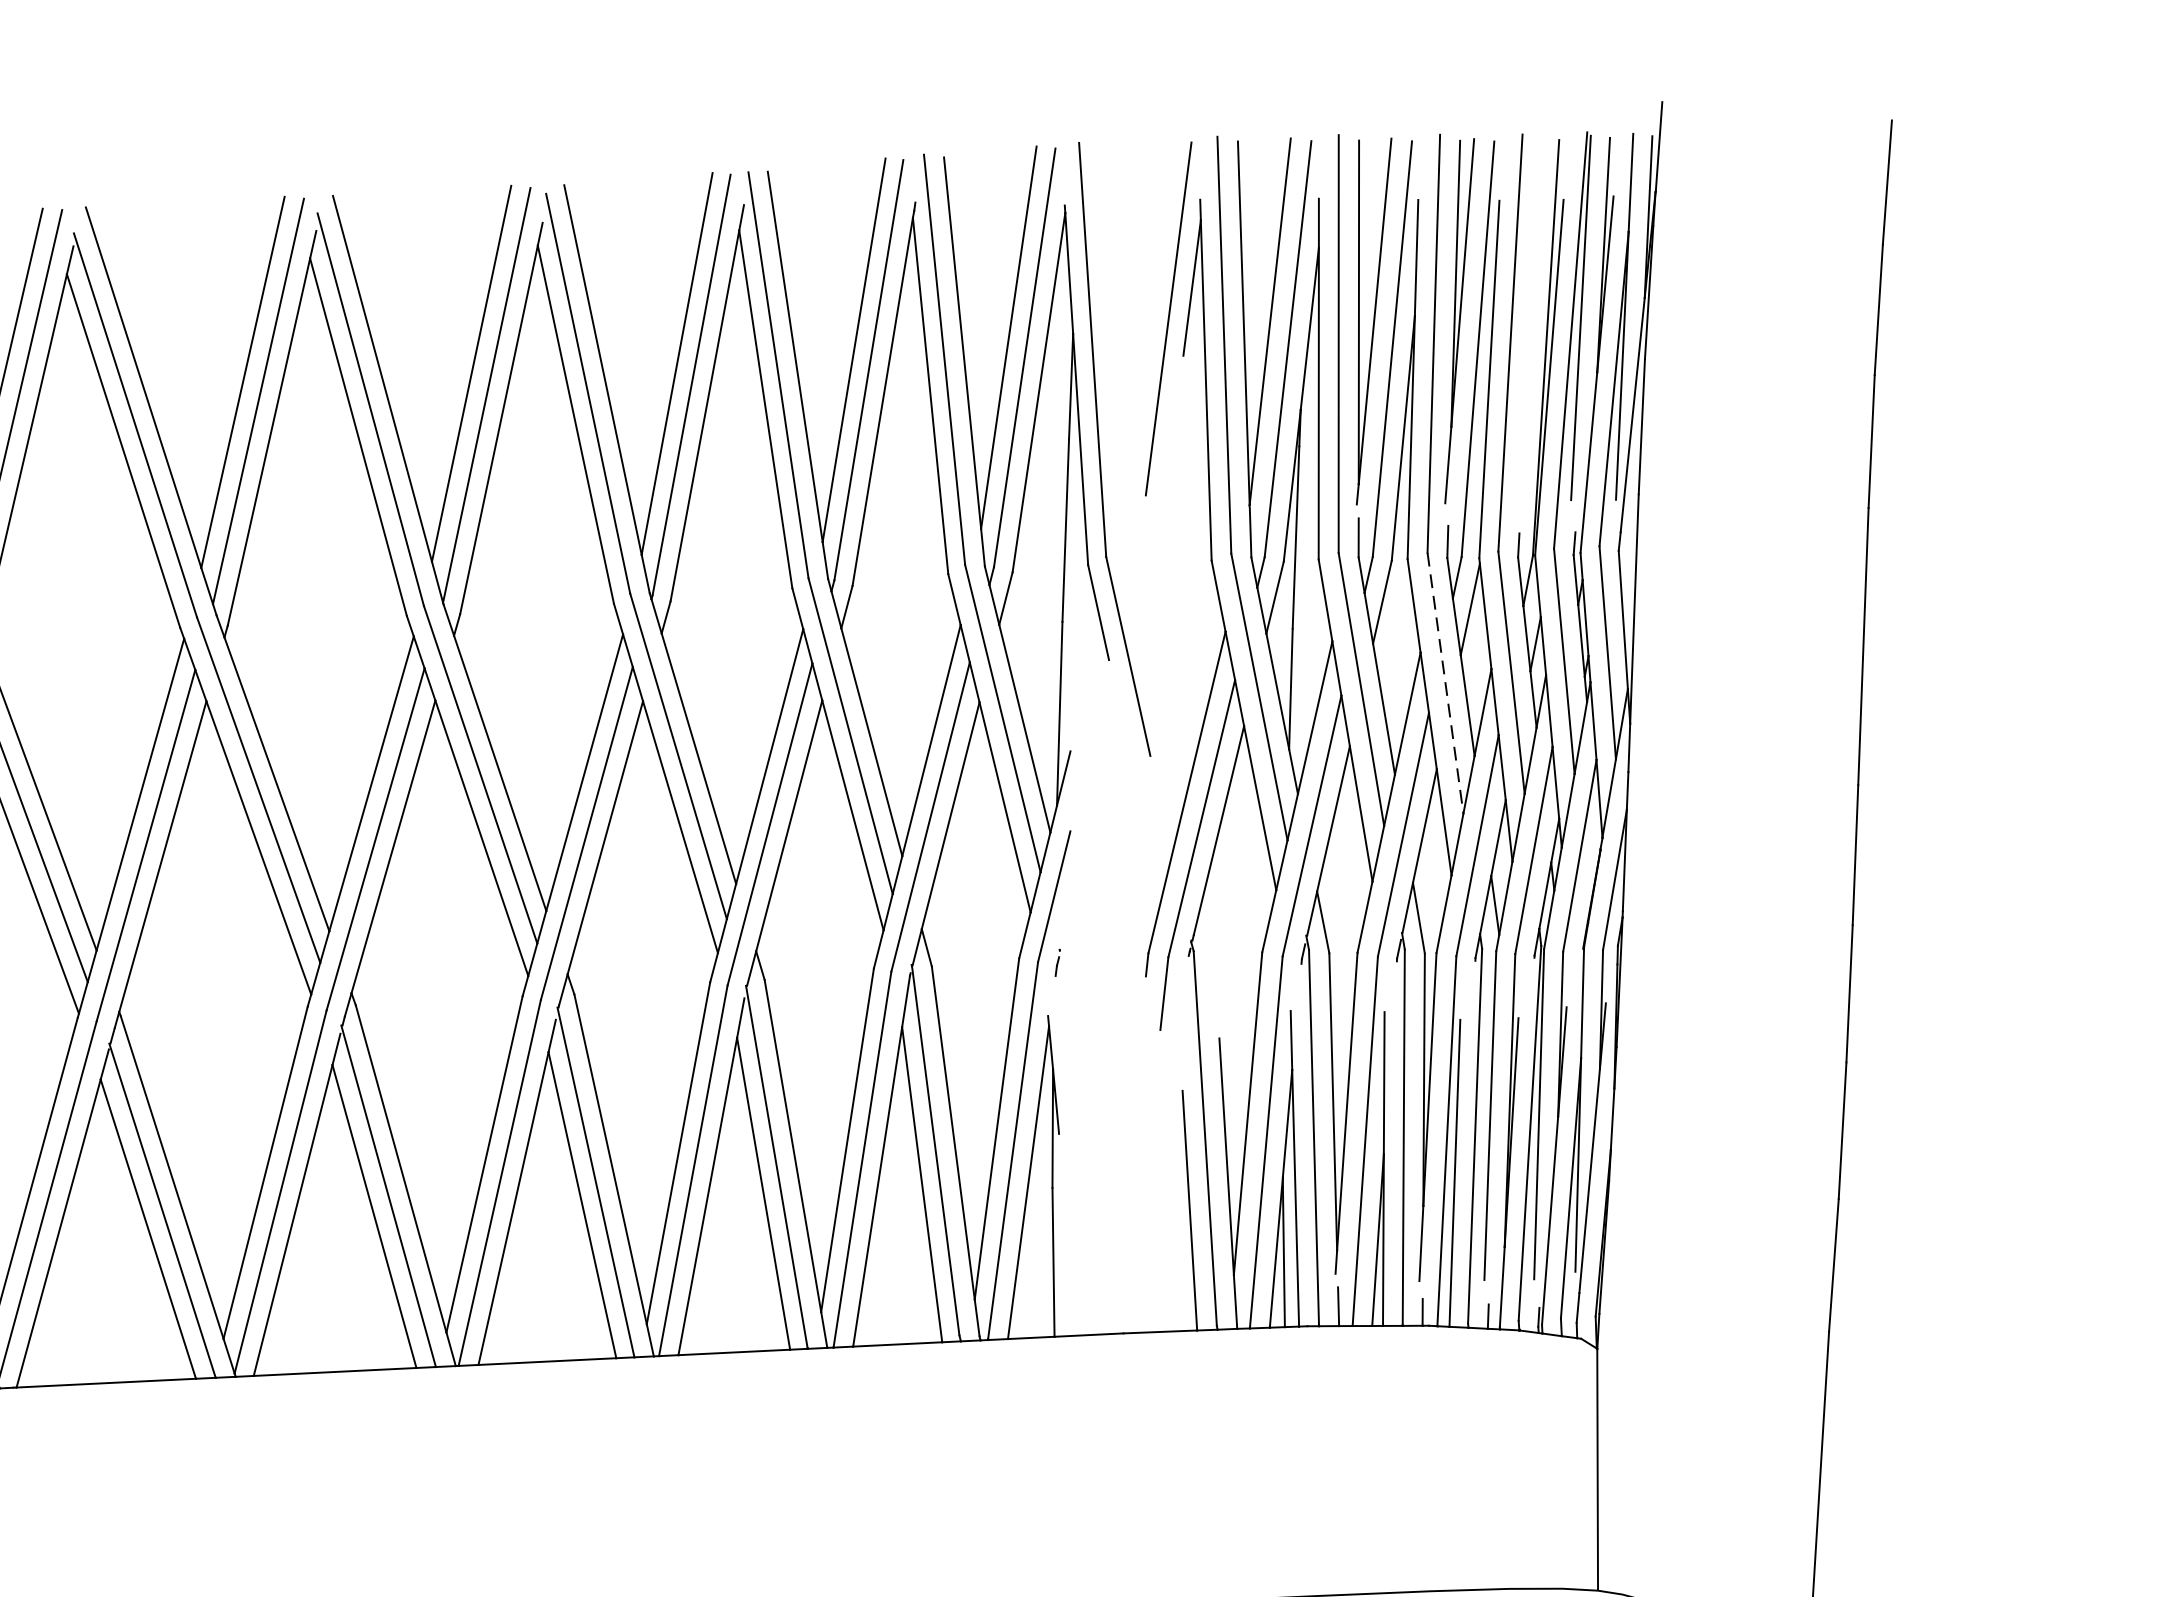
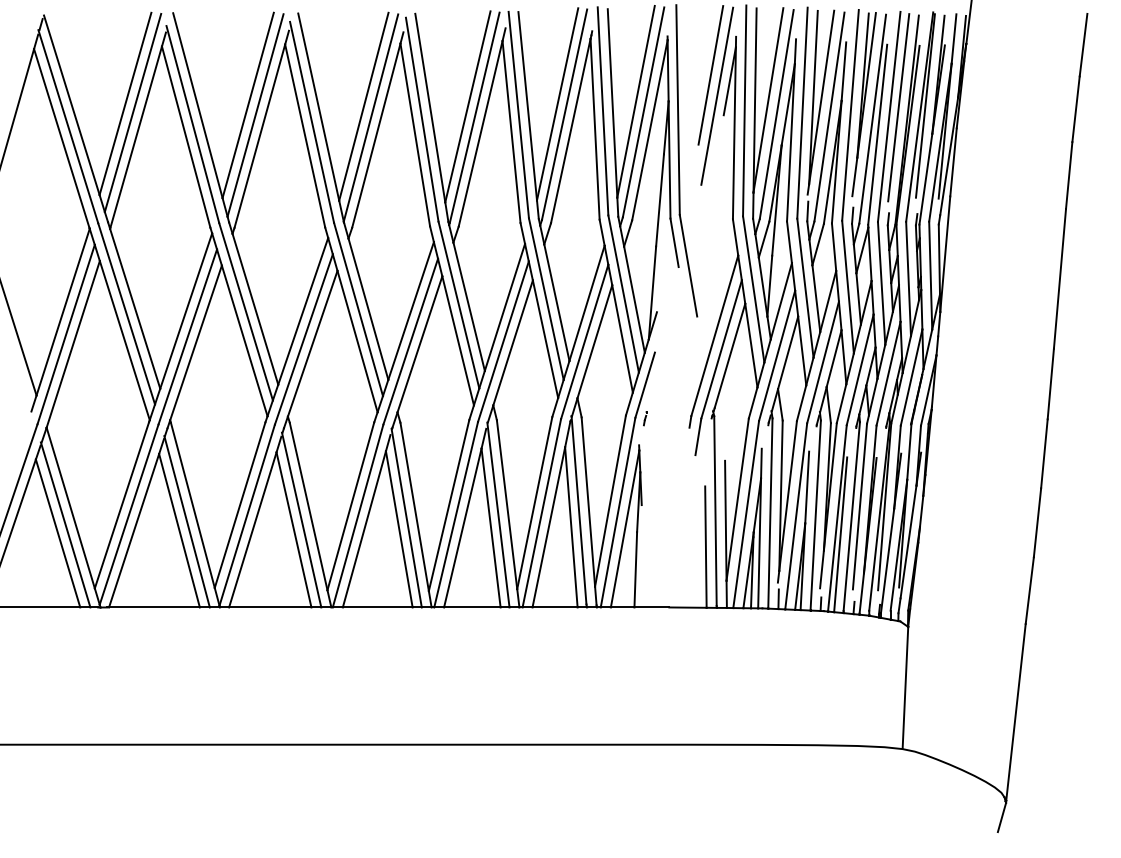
line: (1153, 278) -> (710, 75), added
line: (1527, 323) -> (898, 107), added
line: (1446, 684) -> (848, 287), dashed -> solid

